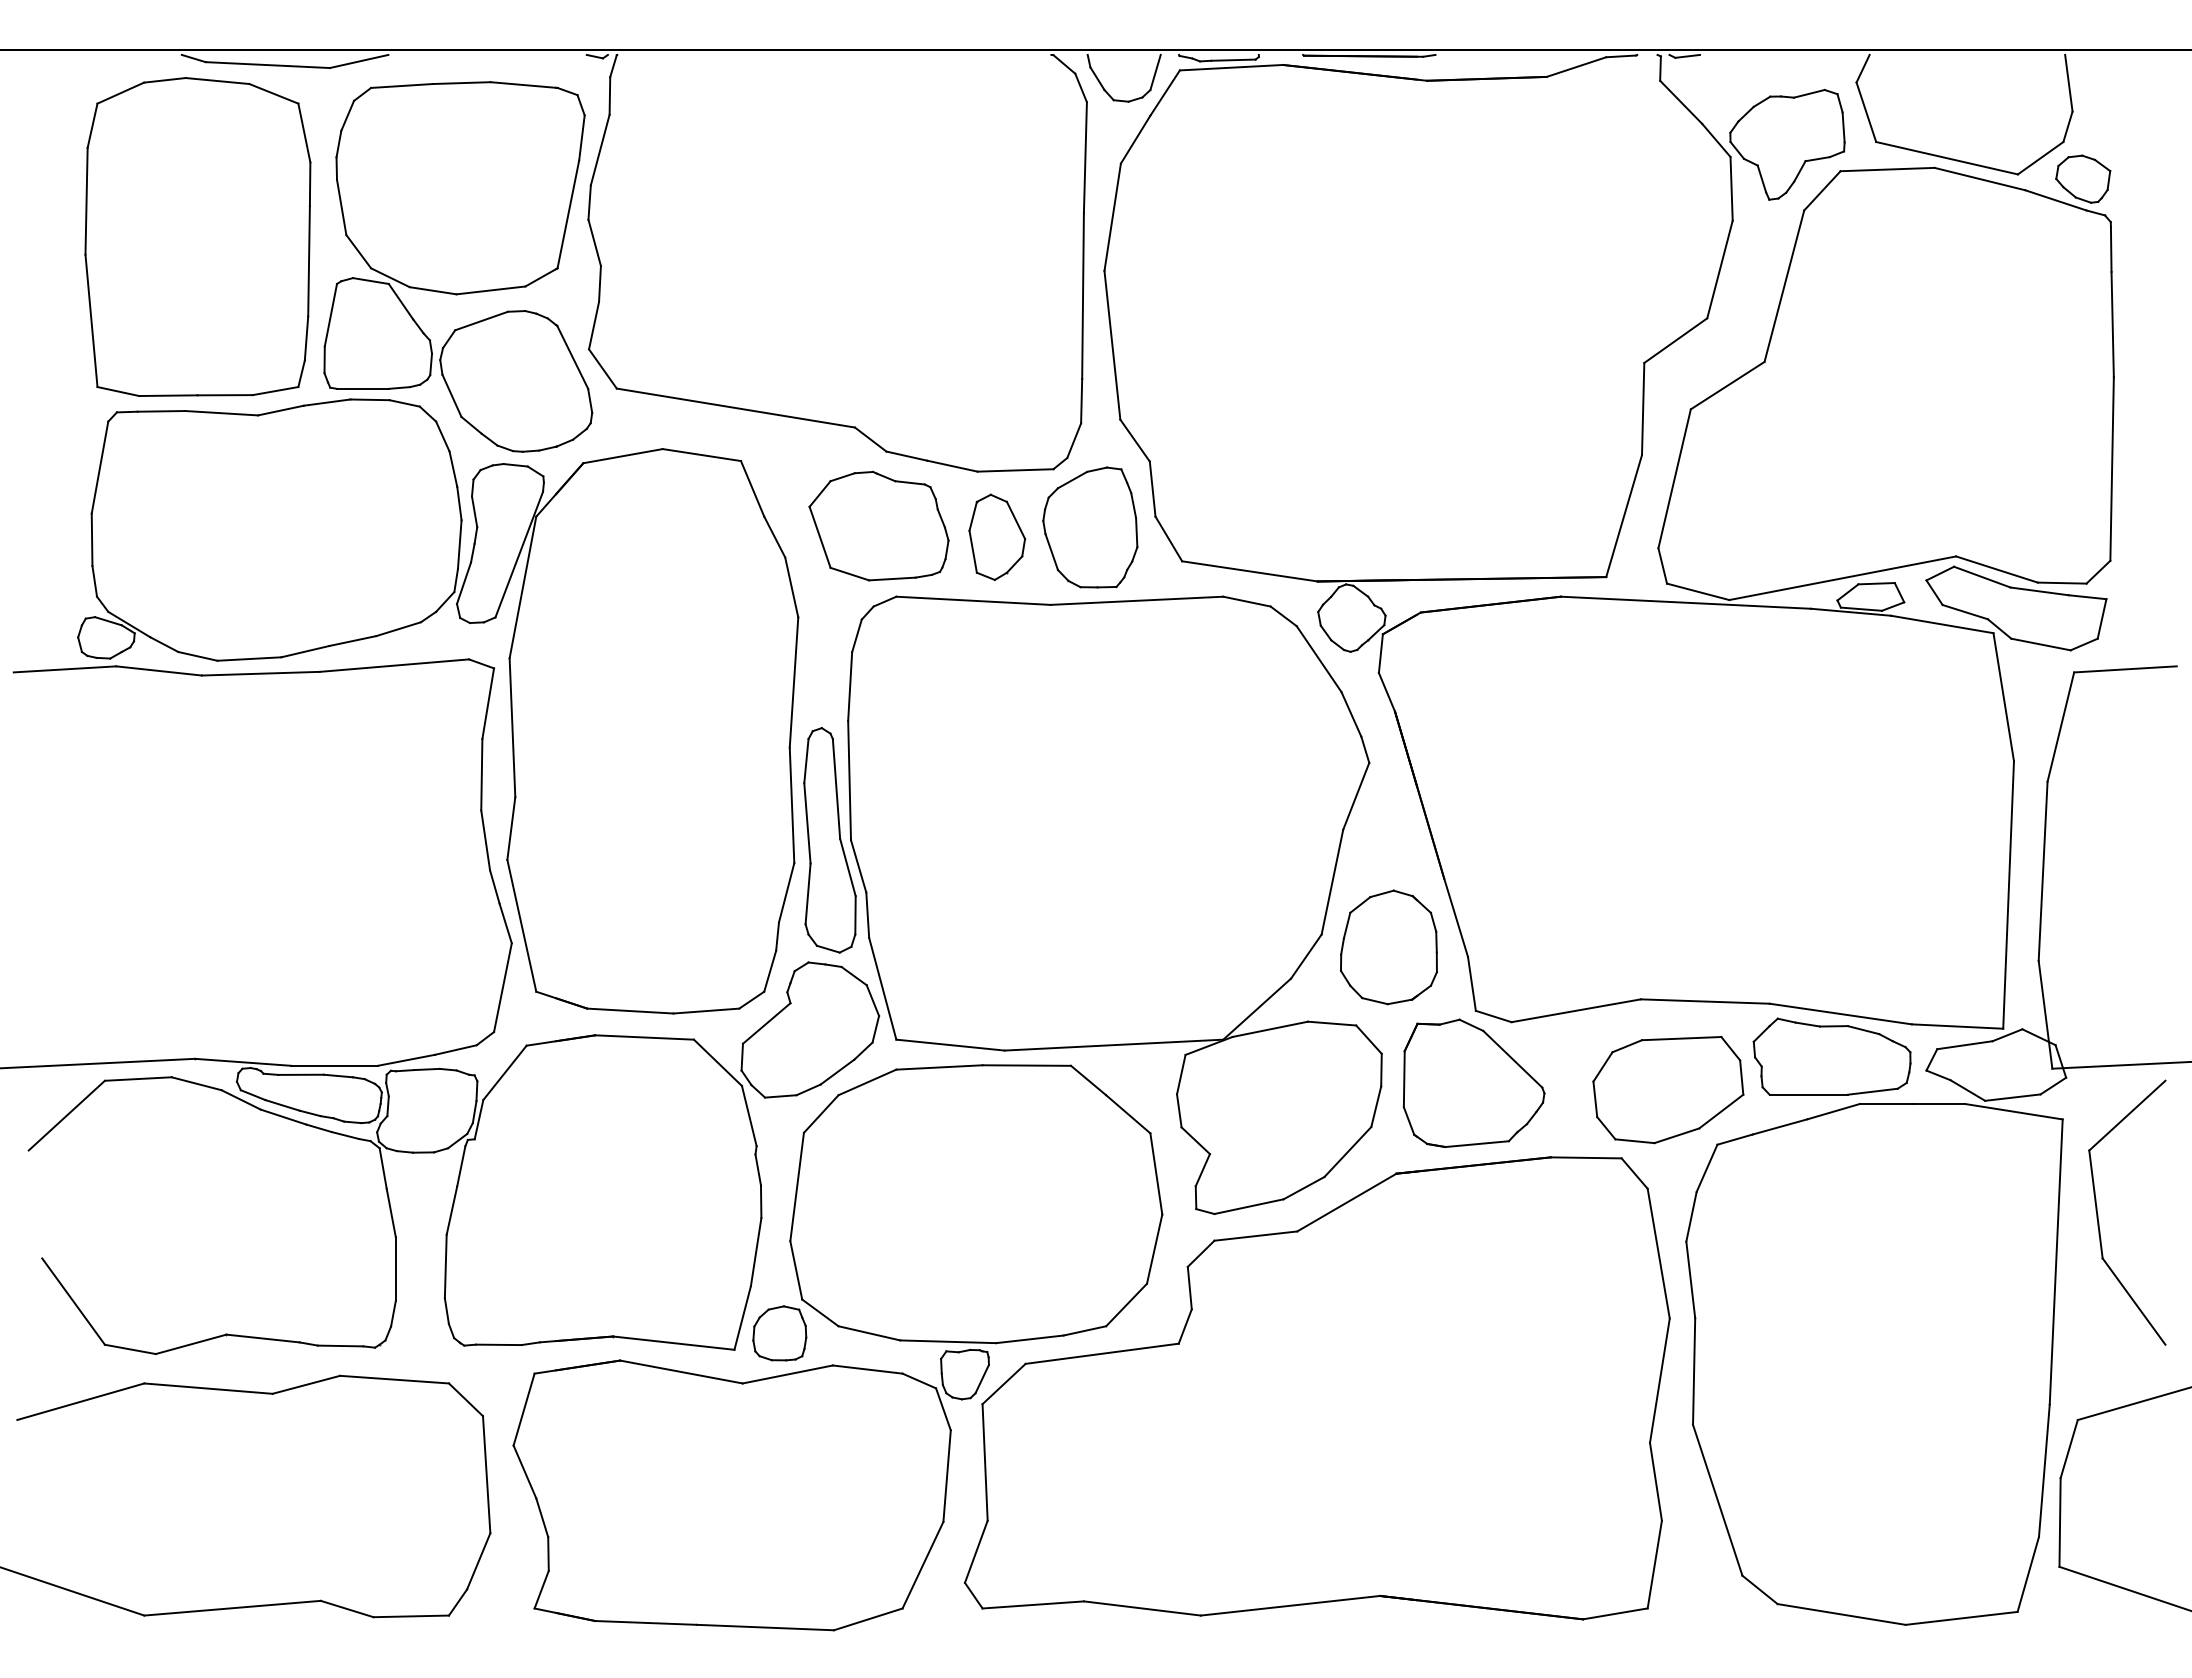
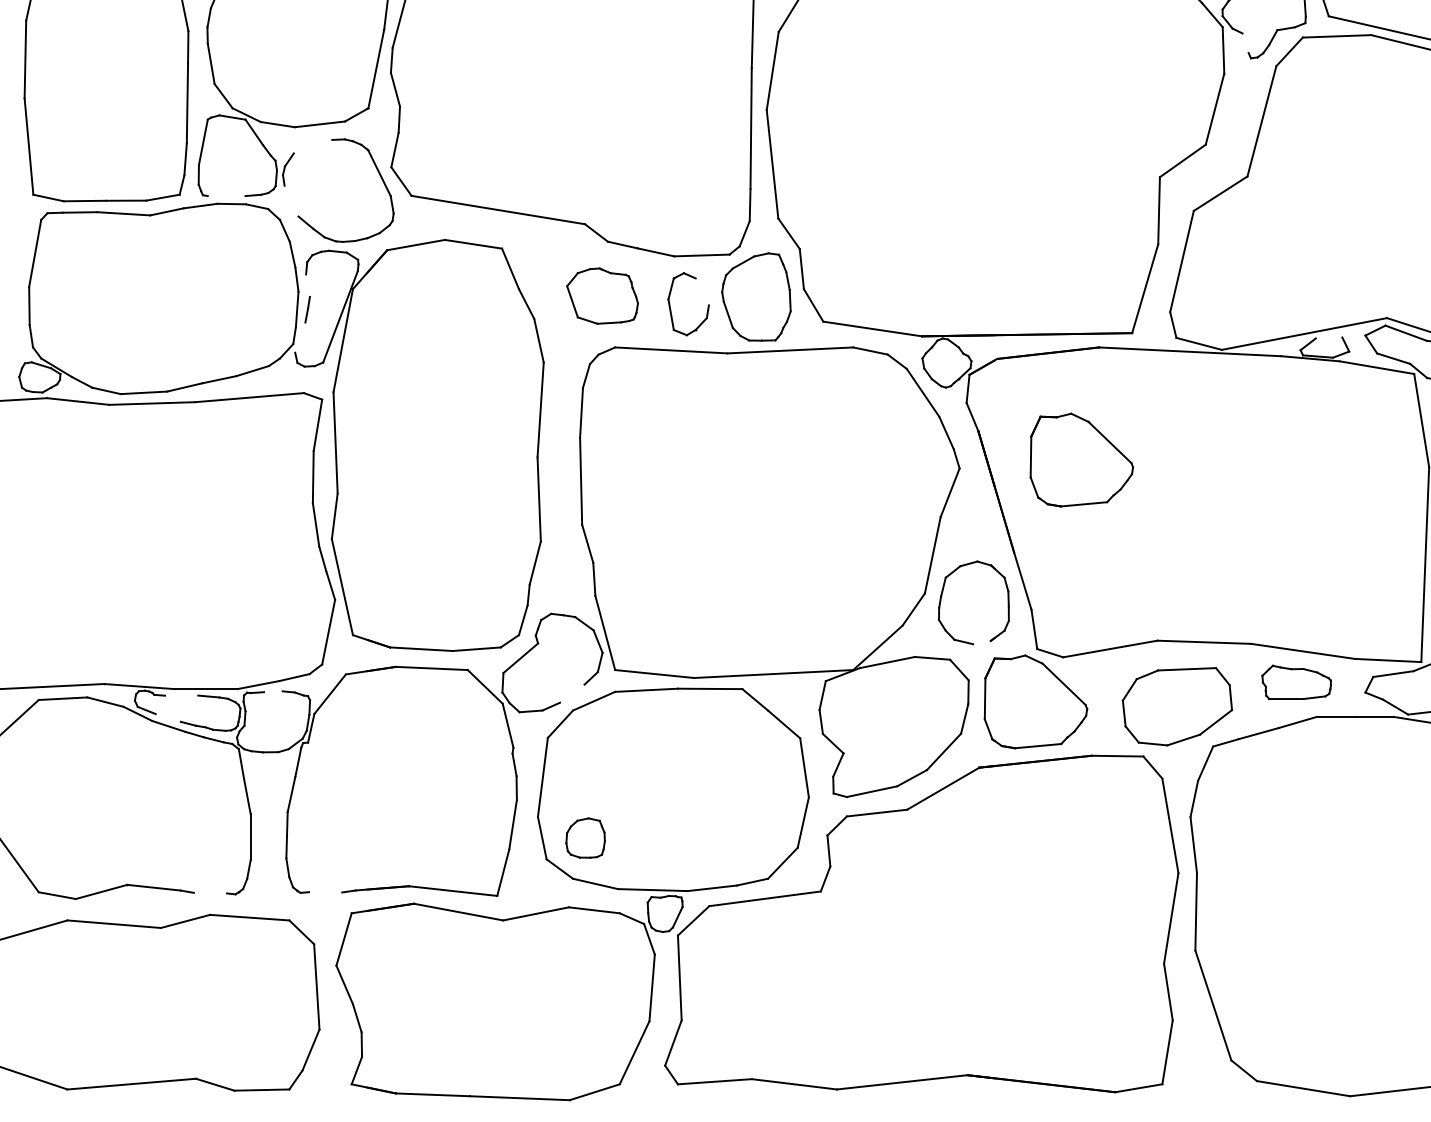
line: (1761, 178) -> (1245, 42), removed
line: (481, 320) -> (313, 146), removed
line: (362, 388) -> (226, 195), removed
line: (451, 395) -> (291, 200), removed
line: (474, 511) -> (307, 285), removed
line: (1015, 519) -> (701, 291), removed
part: (878, 526) -> (602, 296), size x0.7
line: (464, 582) -> (300, 337), removed
line: (1876, 583) -> (1329, 337), removed
part: (1536, 750) -> (1081, 459), added
part: (829, 840) -> (566, 525), removed
line: (1399, 1001) -> (981, 642), removed
part: (1831, 1056) -> (1296, 682), size x0.6
line: (426, 1069) -> (272, 691), removed
line: (837, 1071) -> (572, 693), removed
line: (300, 1074) -> (181, 695), removed
line: (282, 1105) -> (168, 717), removed
part: (779, 1333) -> (585, 838), moved
line: (498, 1344) -> (325, 892), removed
line: (340, 1345) -> (210, 892), removed

